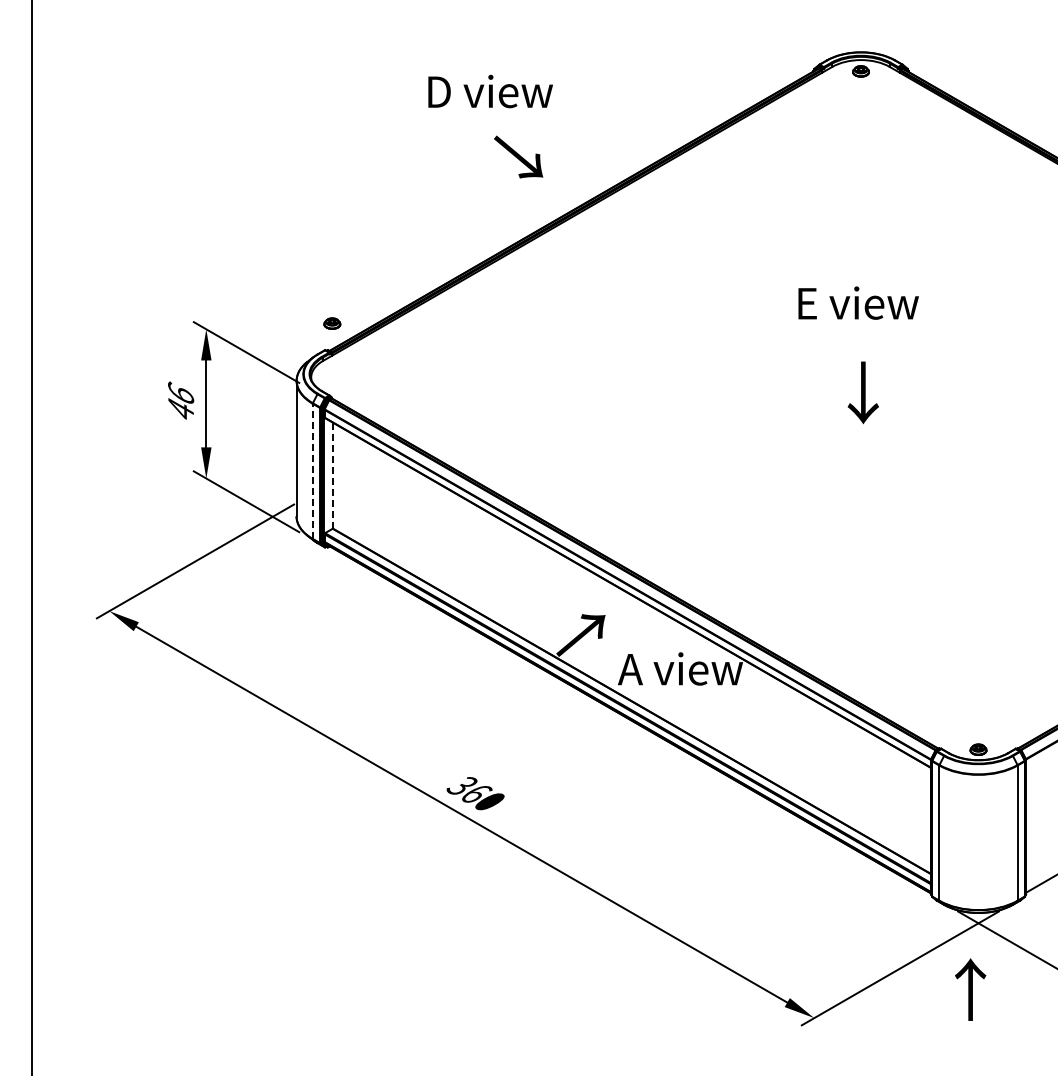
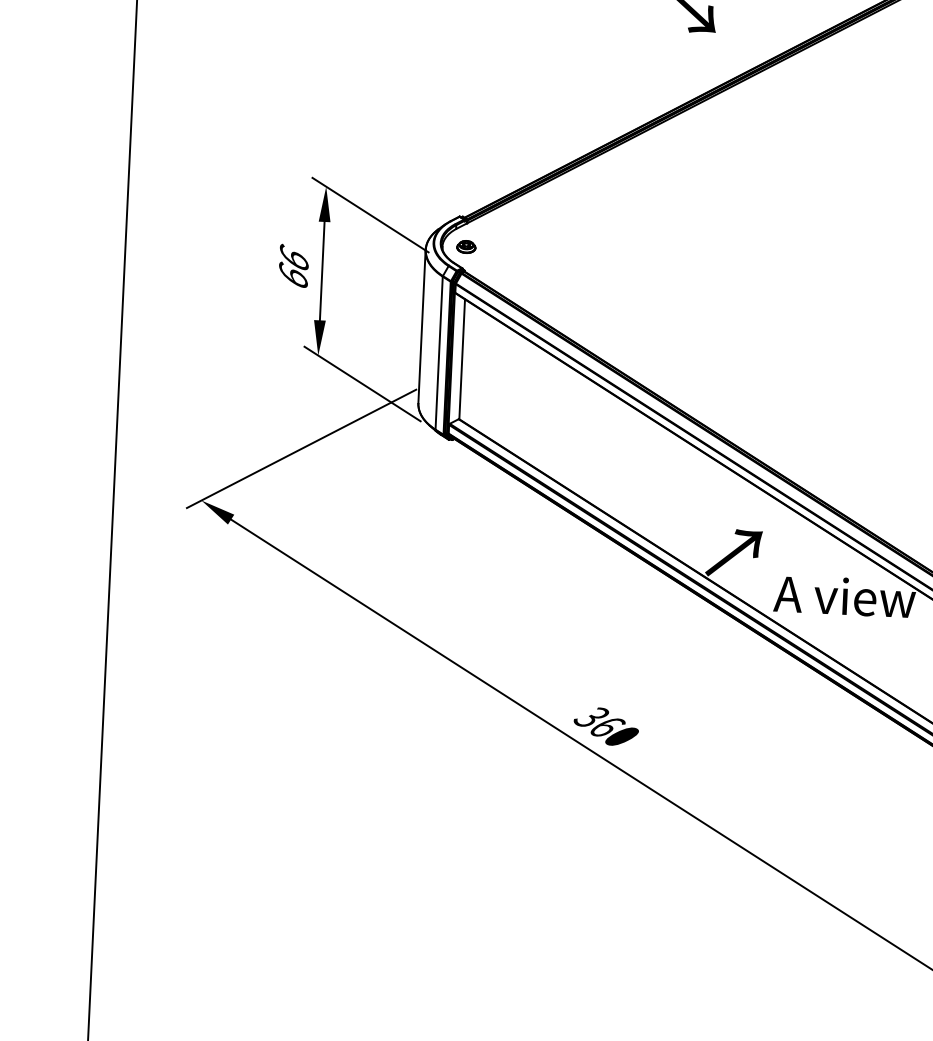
part: (332, 323) -> (466, 246), moved
text: (181, 408) -> (293, 275), 46 -> 66
line: (312, 471) -> (438, 353), dashed -> solid
line: (333, 475) -> (462, 358), dashed -> solid

